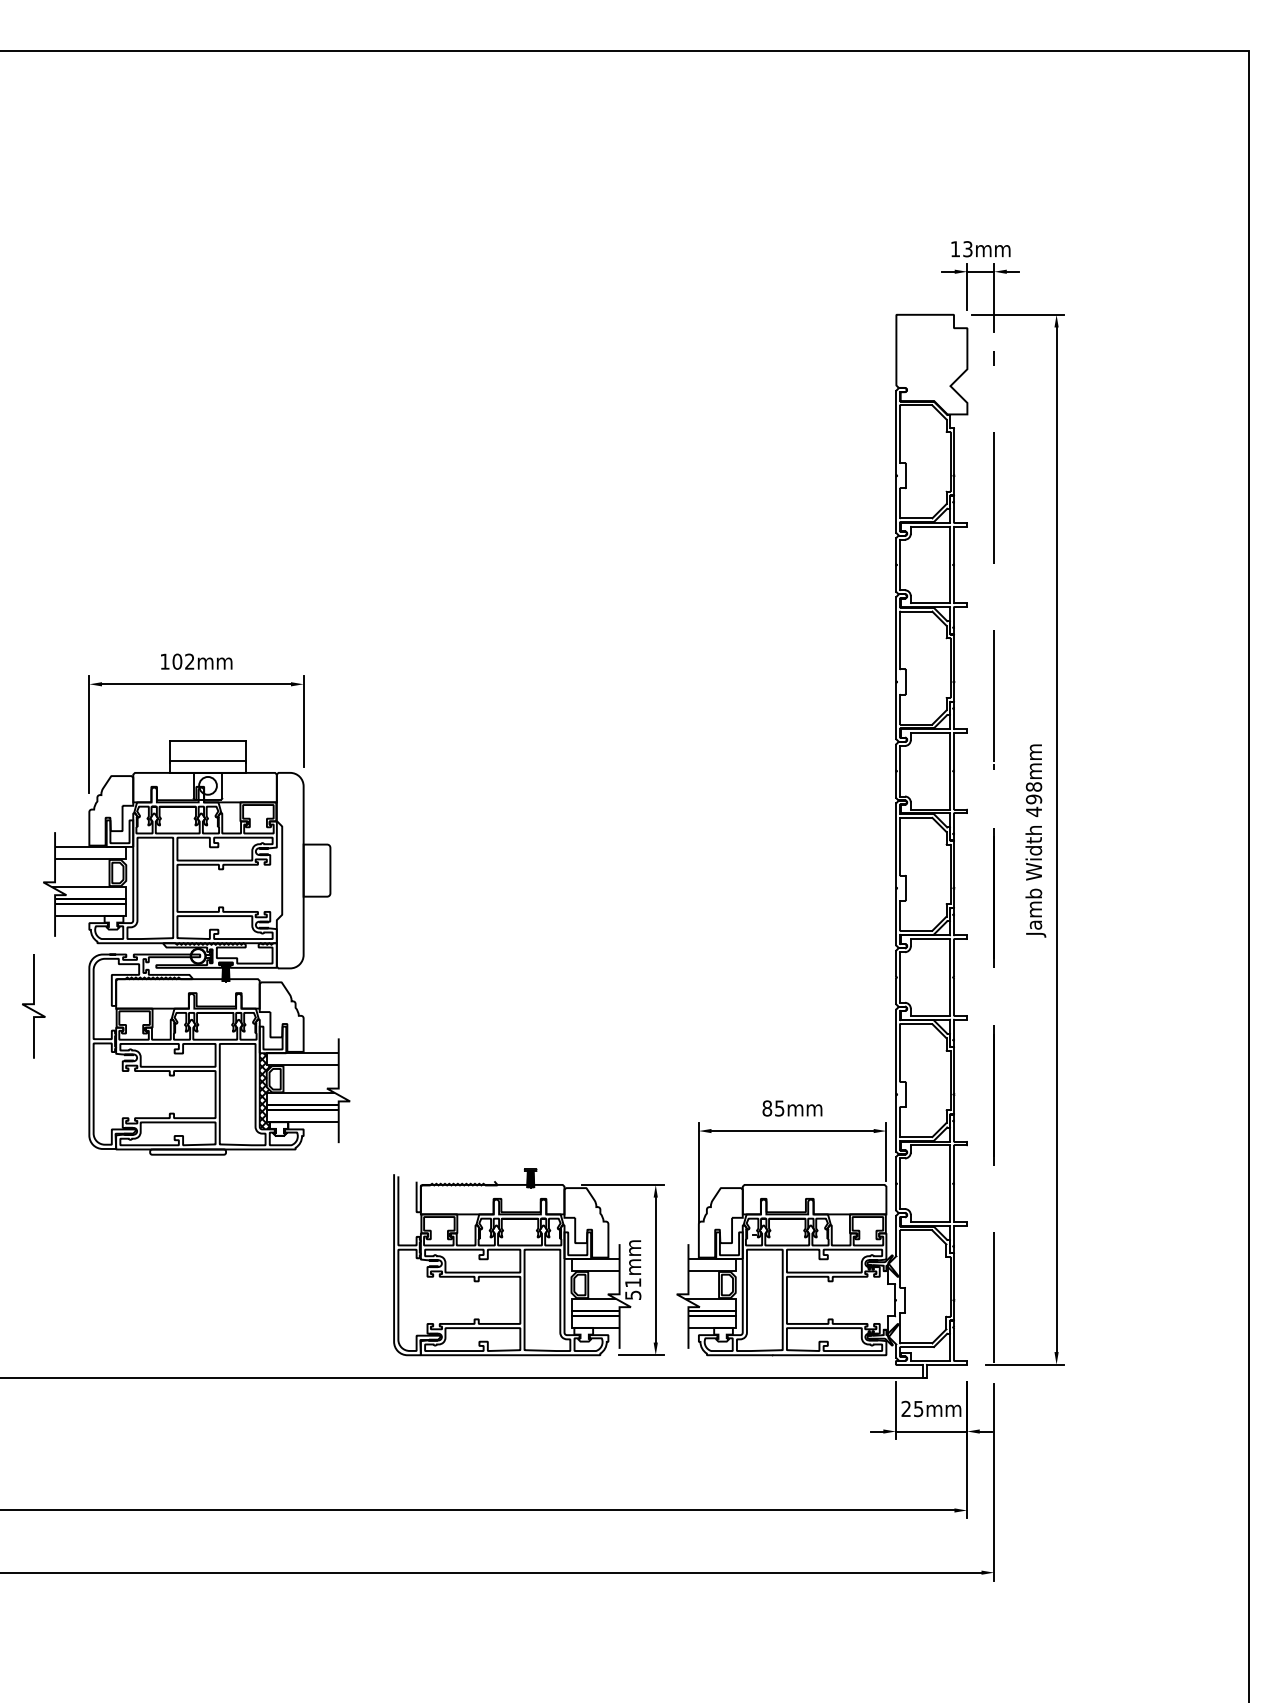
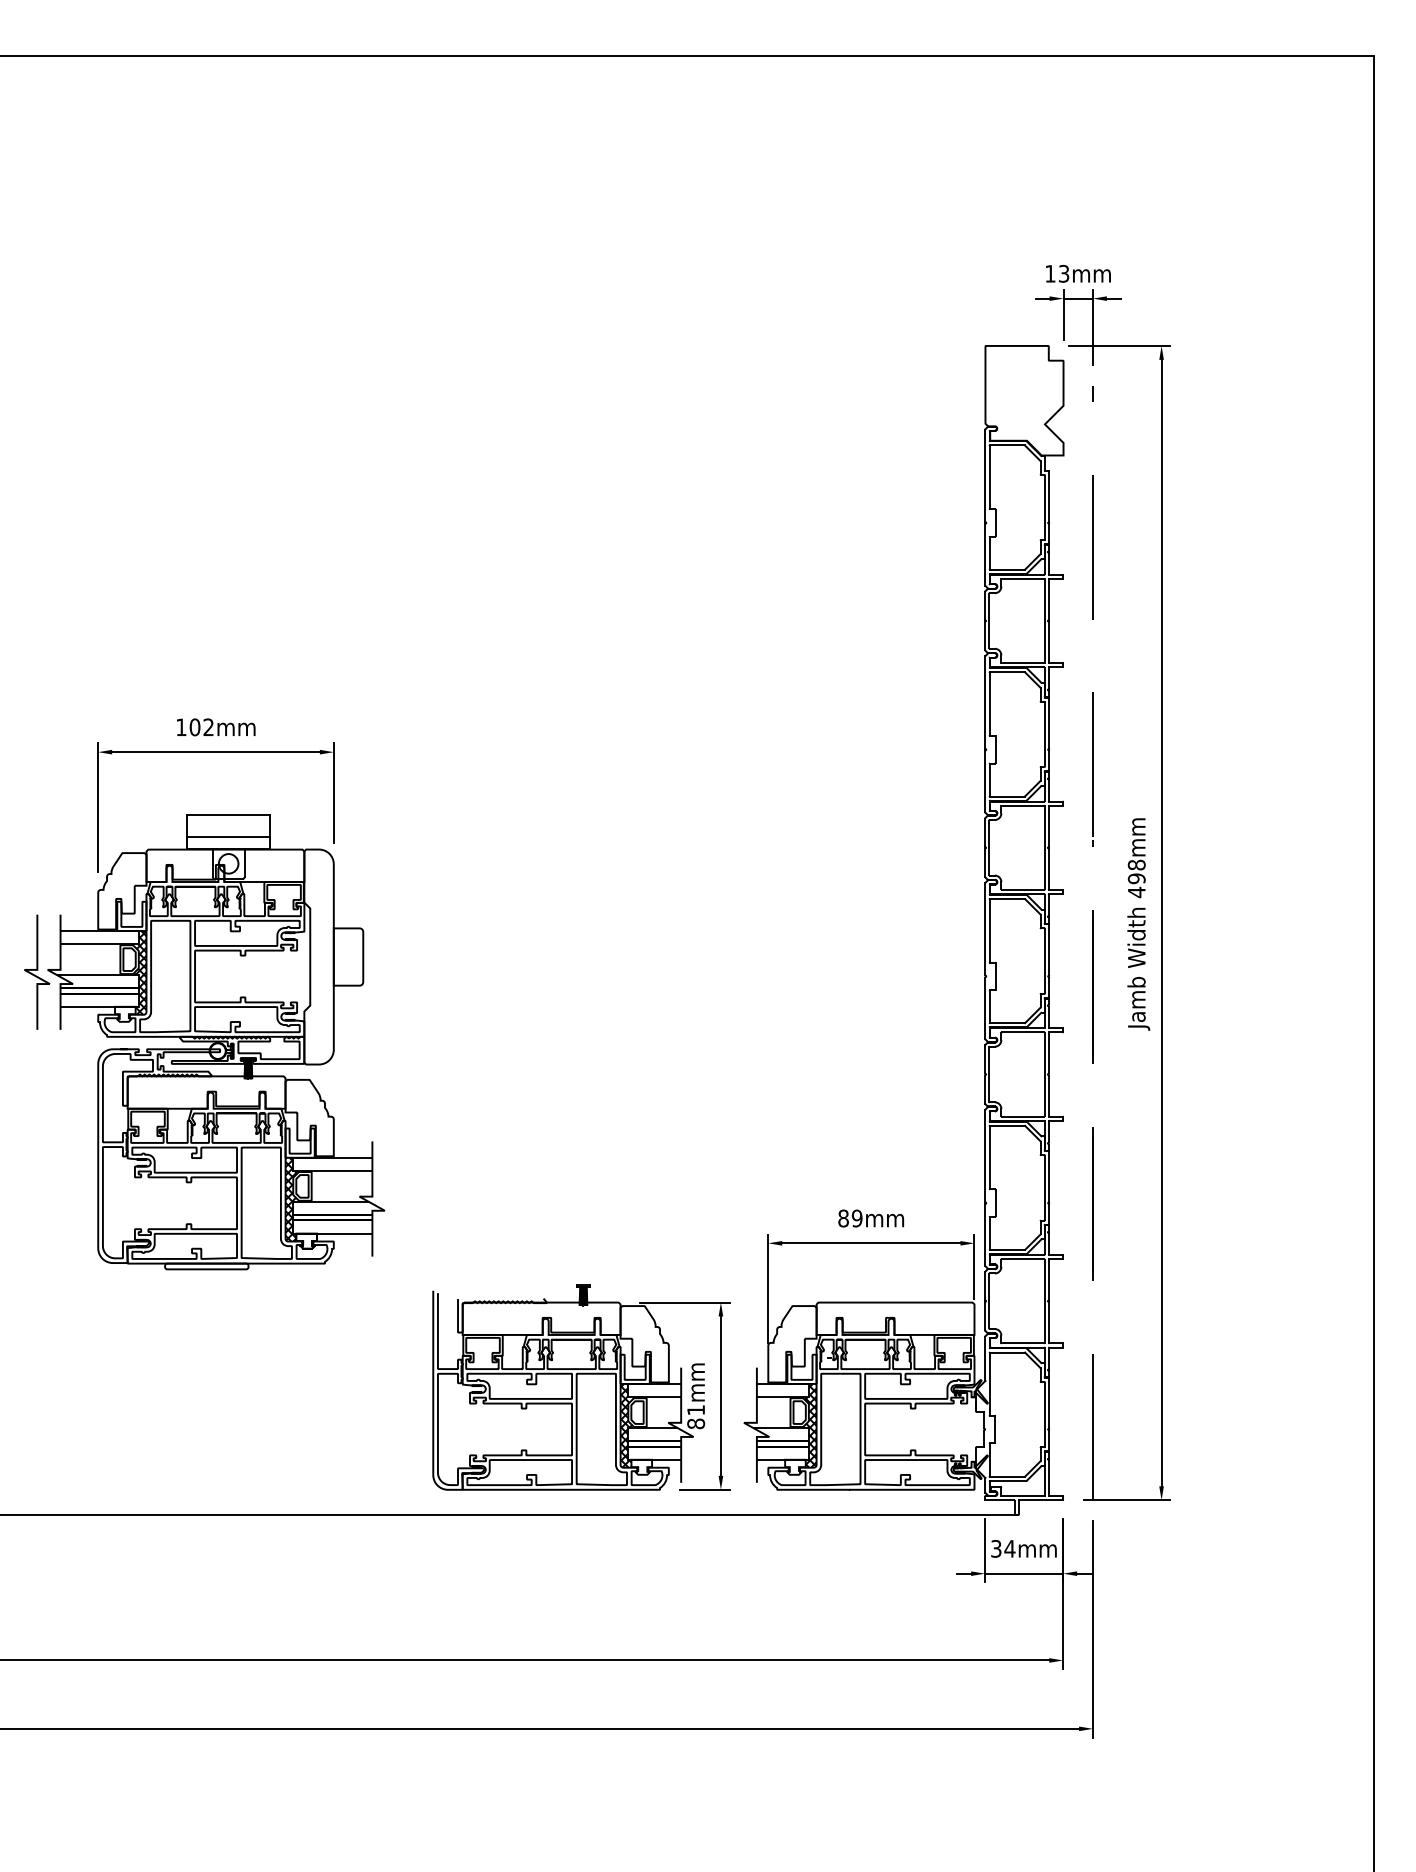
hatch: (127, 884) -> (140, 972), added
part: (34, 1005) -> (37, 971), moved
text: (779, 1108) -> (856, 1218), 85mm -> 89mm
text: (633, 1294) -> (696, 1423), 51mm -> 81mm
hatch: (569, 1296) -> (626, 1425), added
hatch: (737, 1296) -> (810, 1425), added
text: (912, 1408) -> (1003, 1548), 25mm -> 34mm

